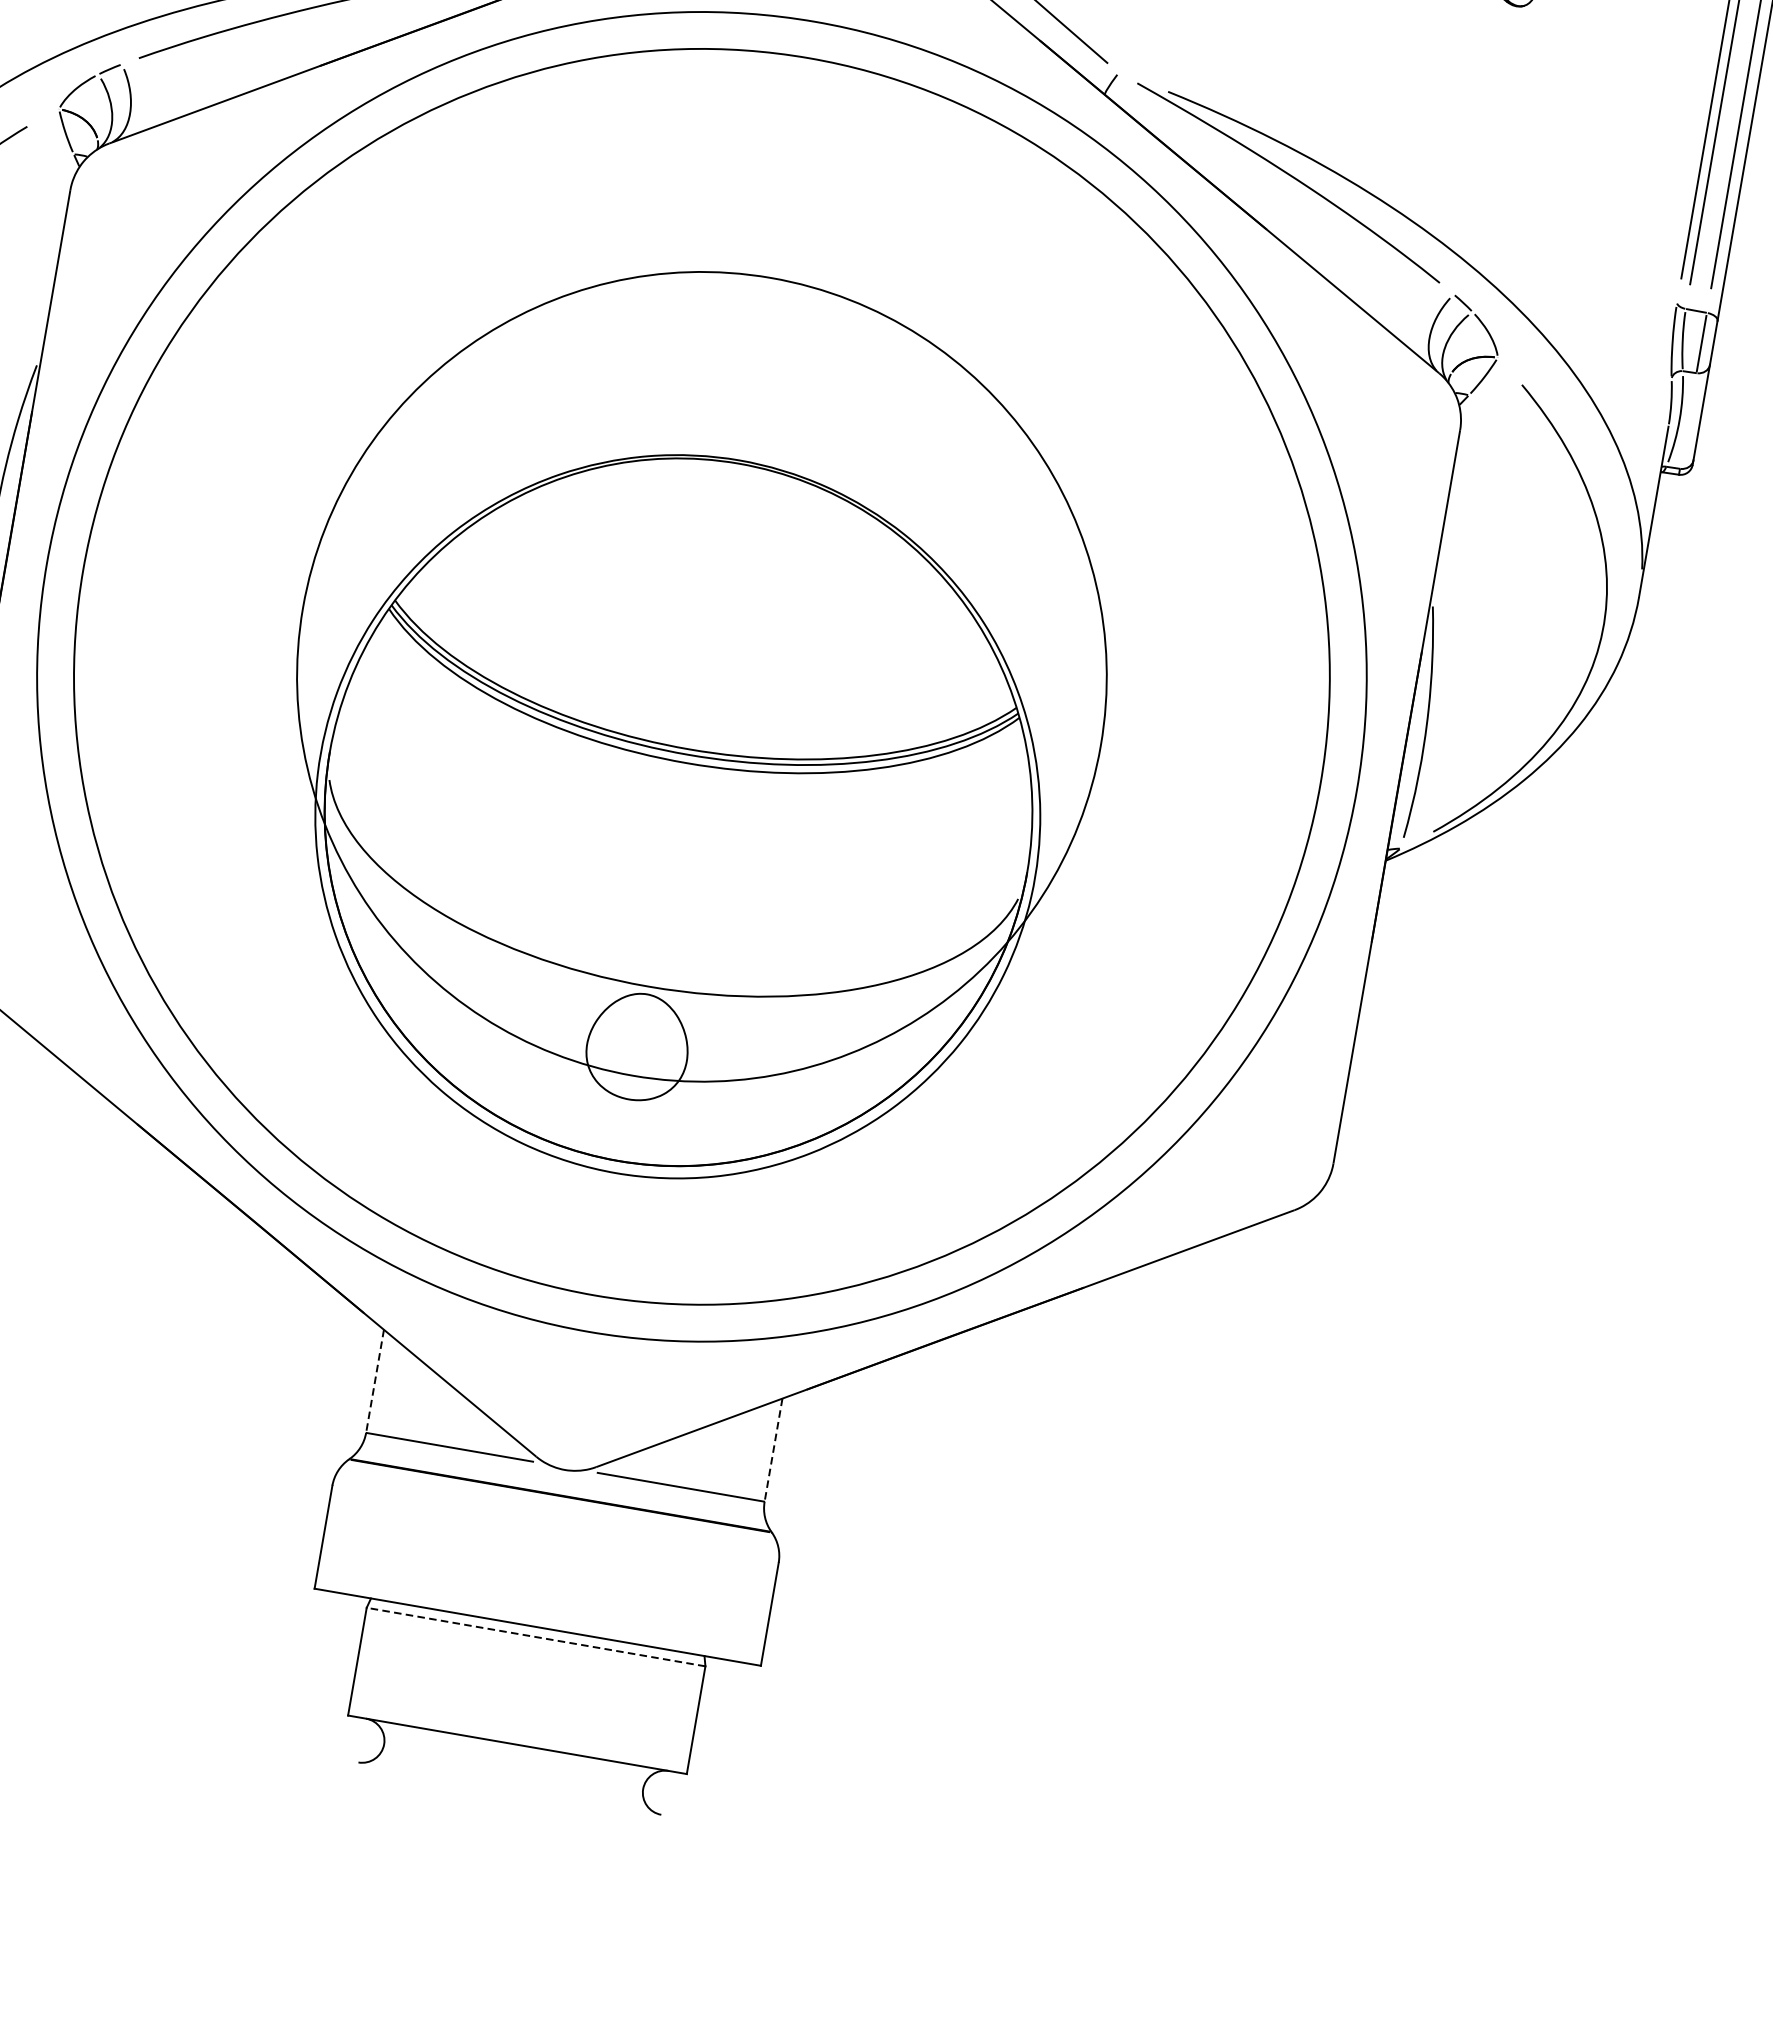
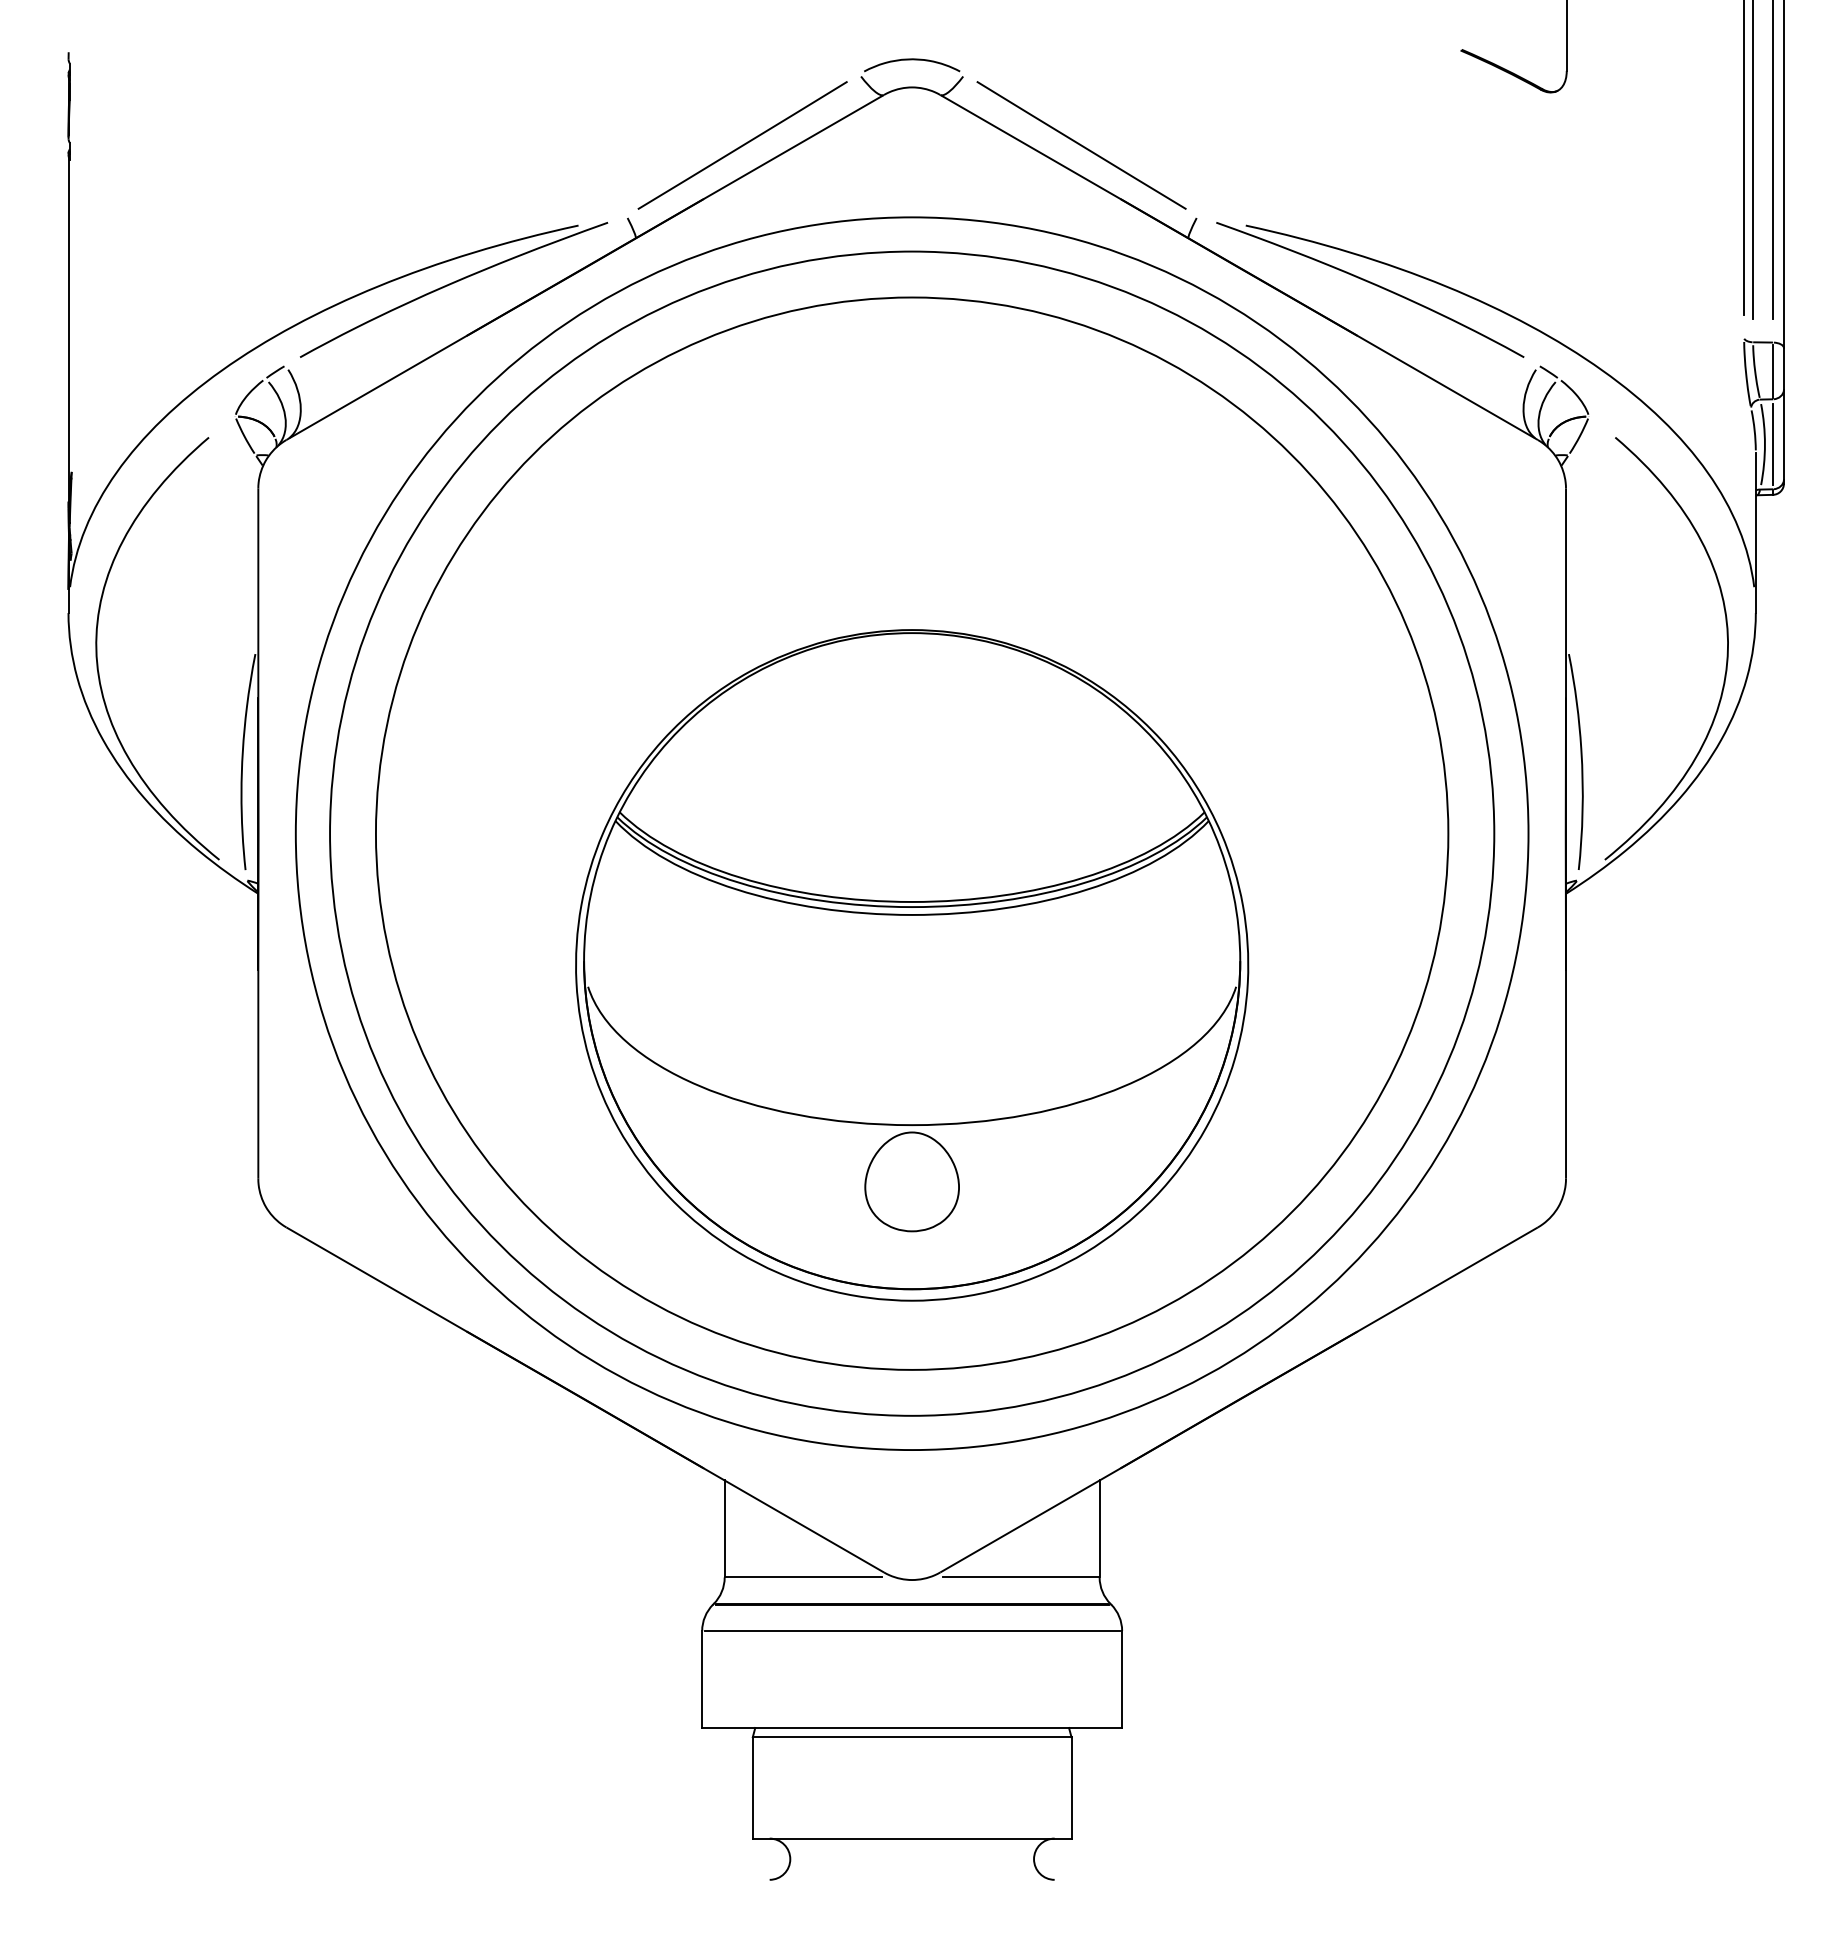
line: (1687, 420) -> (1772, 443), added
circle: (701, 676) -> (911, 833), size x1.43
line: (374, 1380) -> (724, 1528), dashed -> solid
line: (773, 1449) -> (1099, 1528), dashed -> solid
line: (554, 1524) -> (911, 1631), added
line: (535, 1637) -> (911, 1737), dashed -> solid

